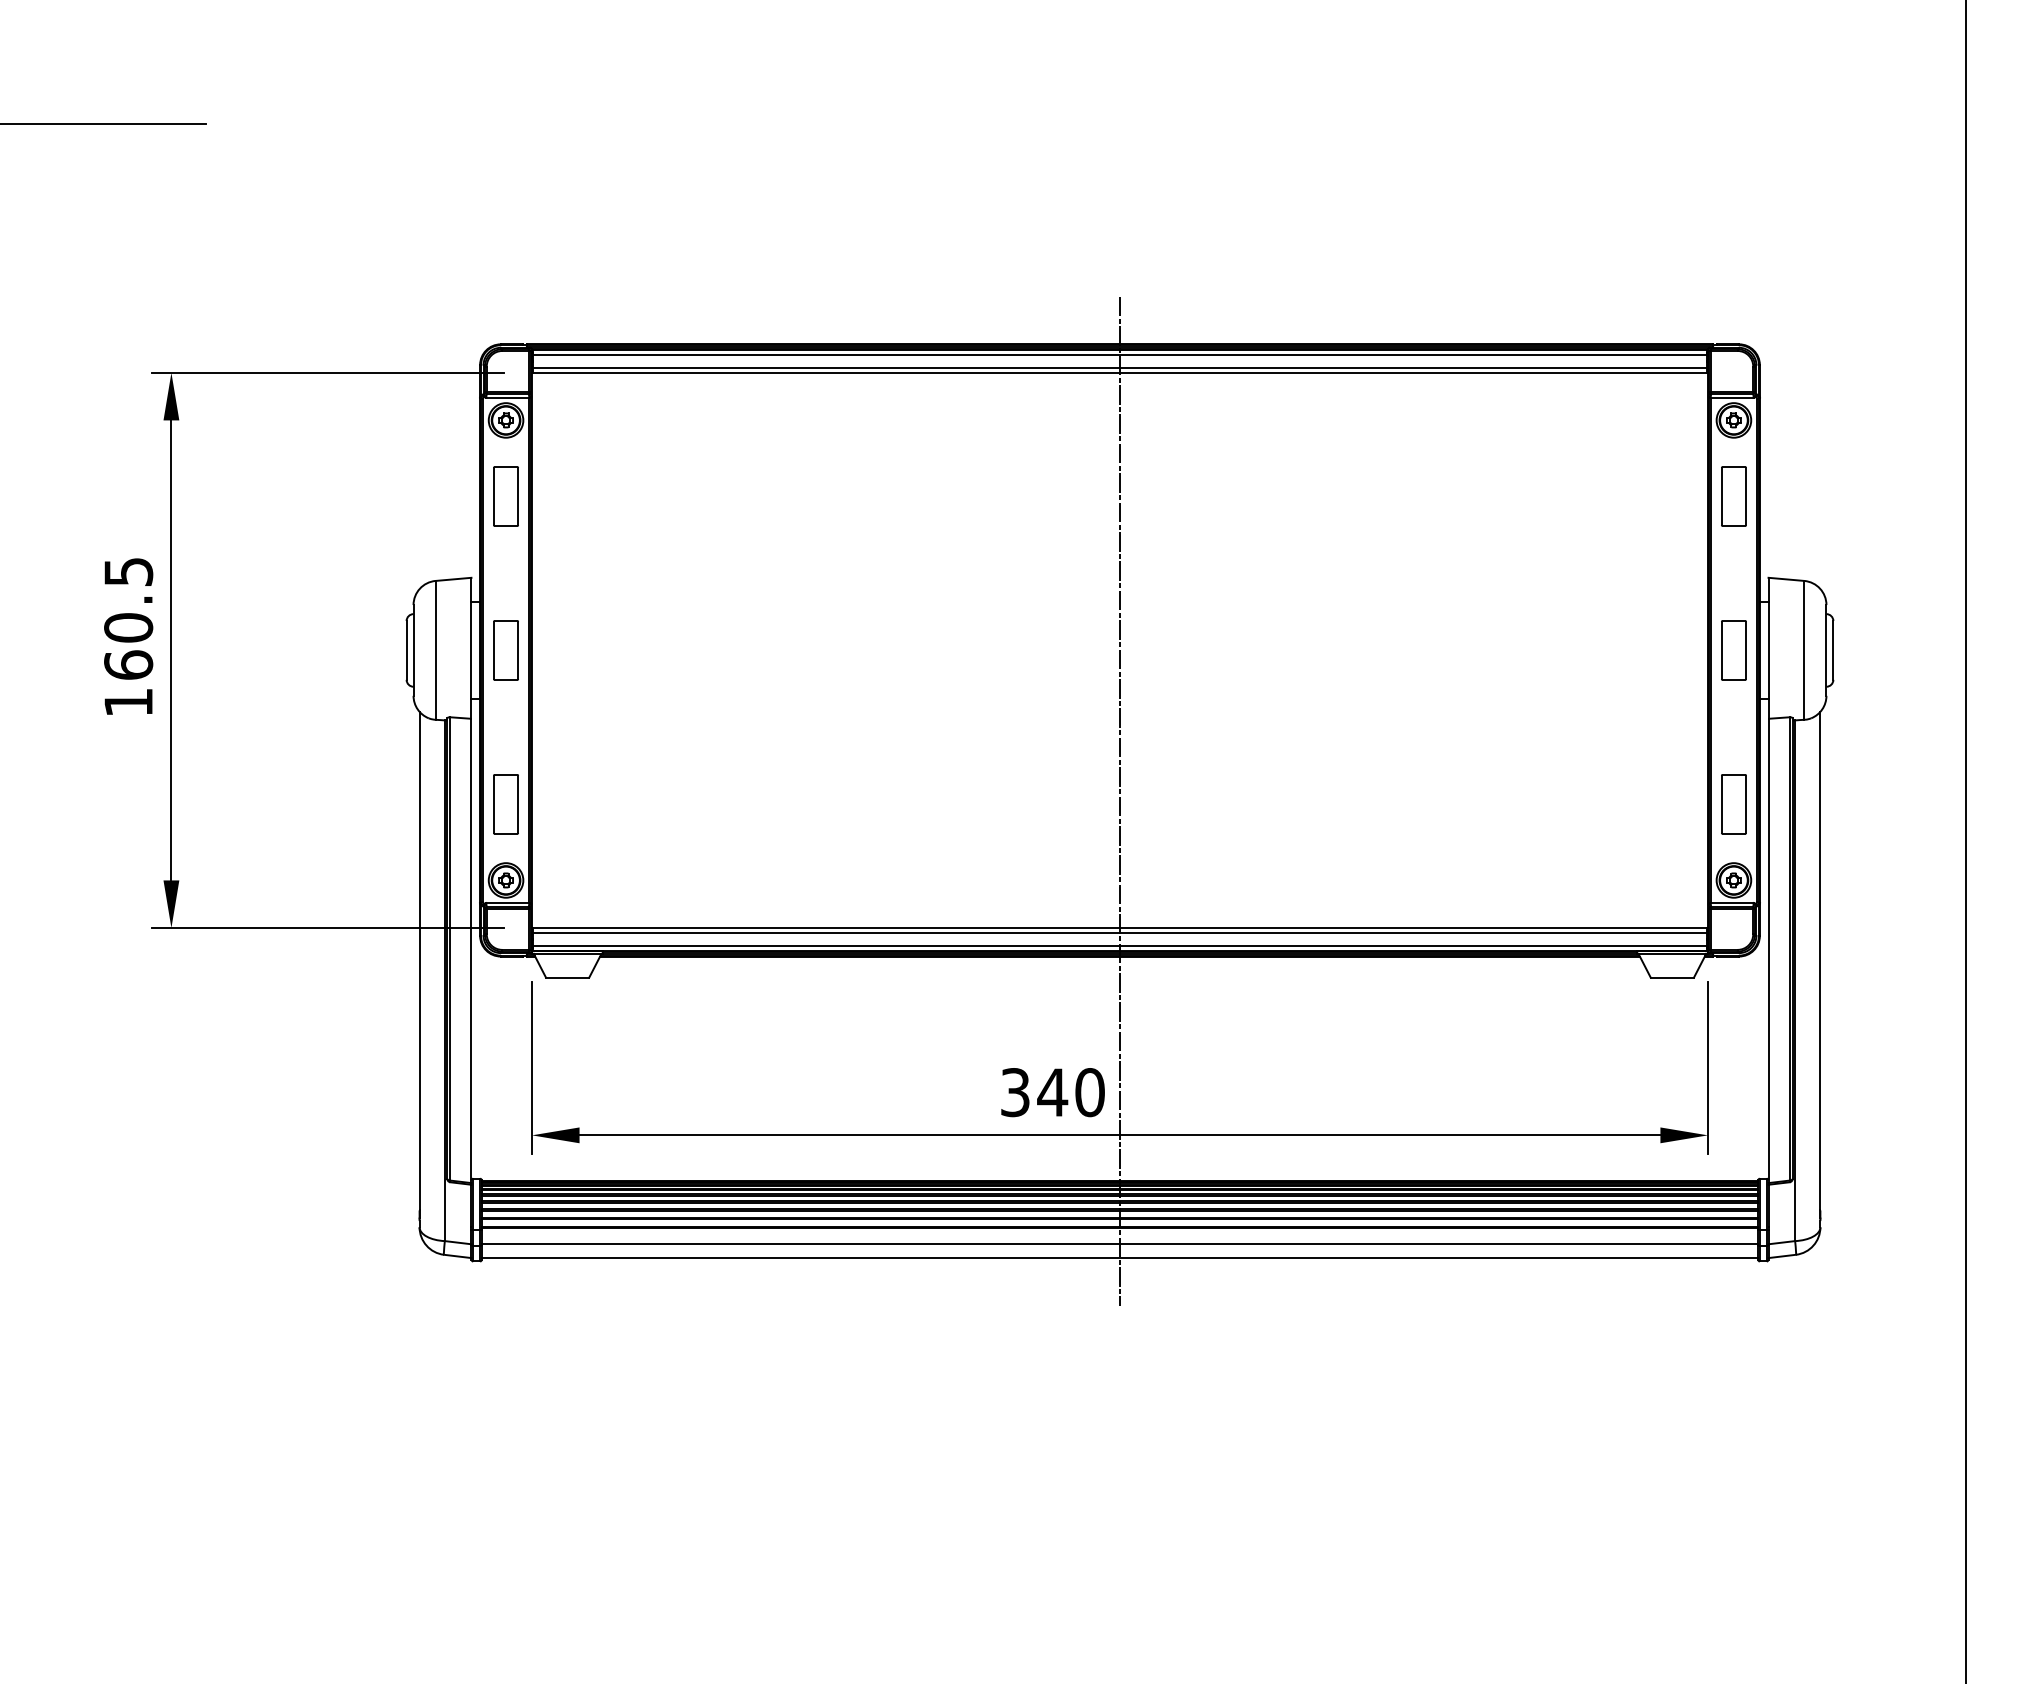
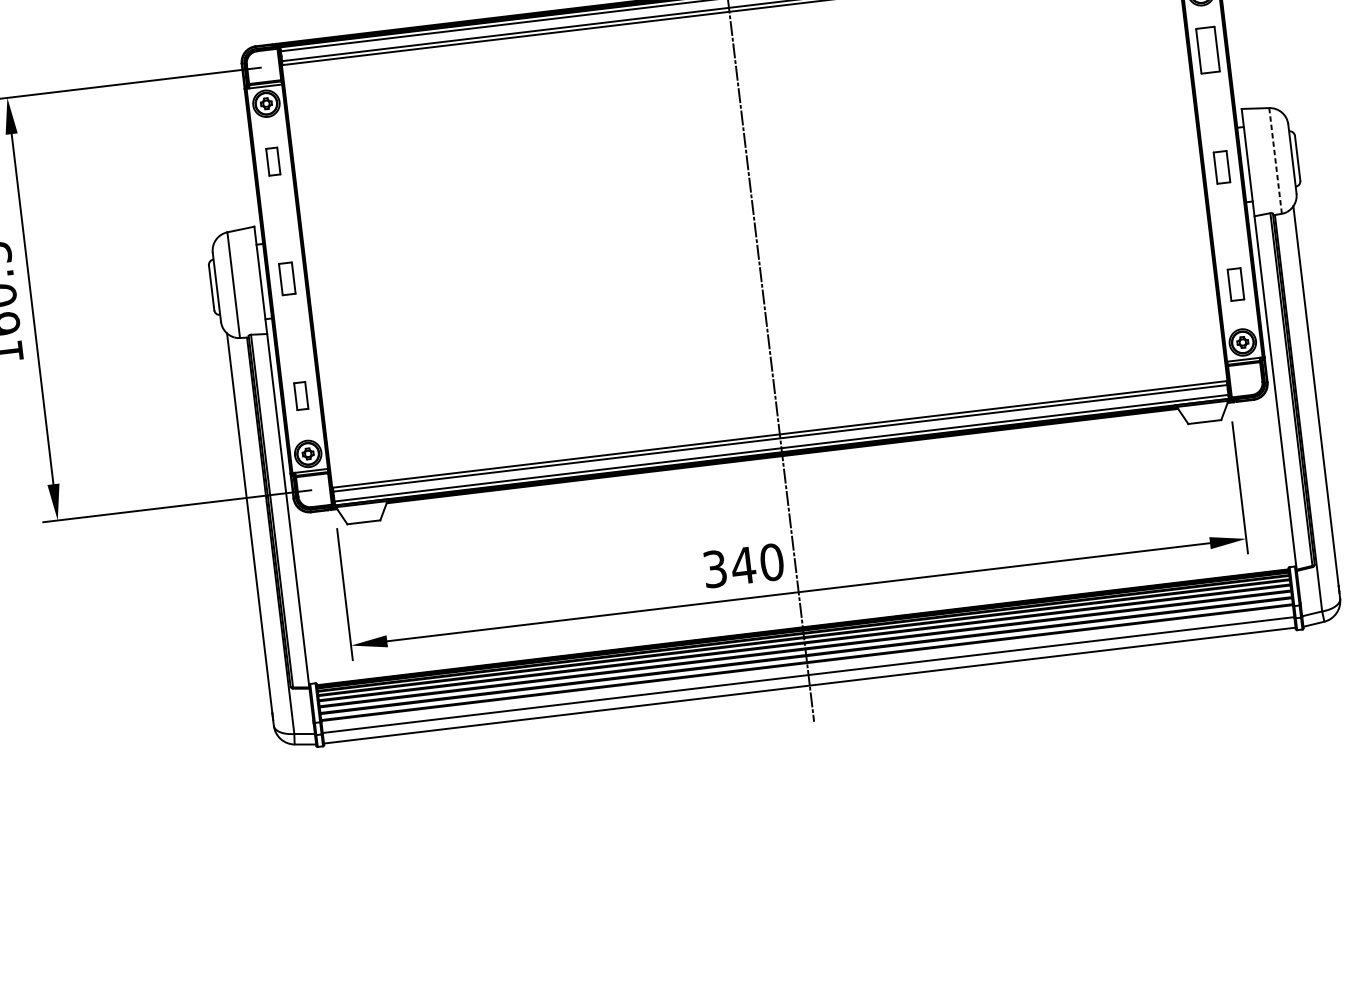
part: (505, 496) -> (272, 161), size x0.6
line: (1804, 649) -> (1275, 160), solid -> dashed
part: (505, 650) -> (286, 278), size x0.7
part: (1733, 650) -> (1221, 167), size x0.7
part: (505, 804) -> (300, 396), size x0.6
part: (1733, 804) -> (1235, 284), size x0.7

